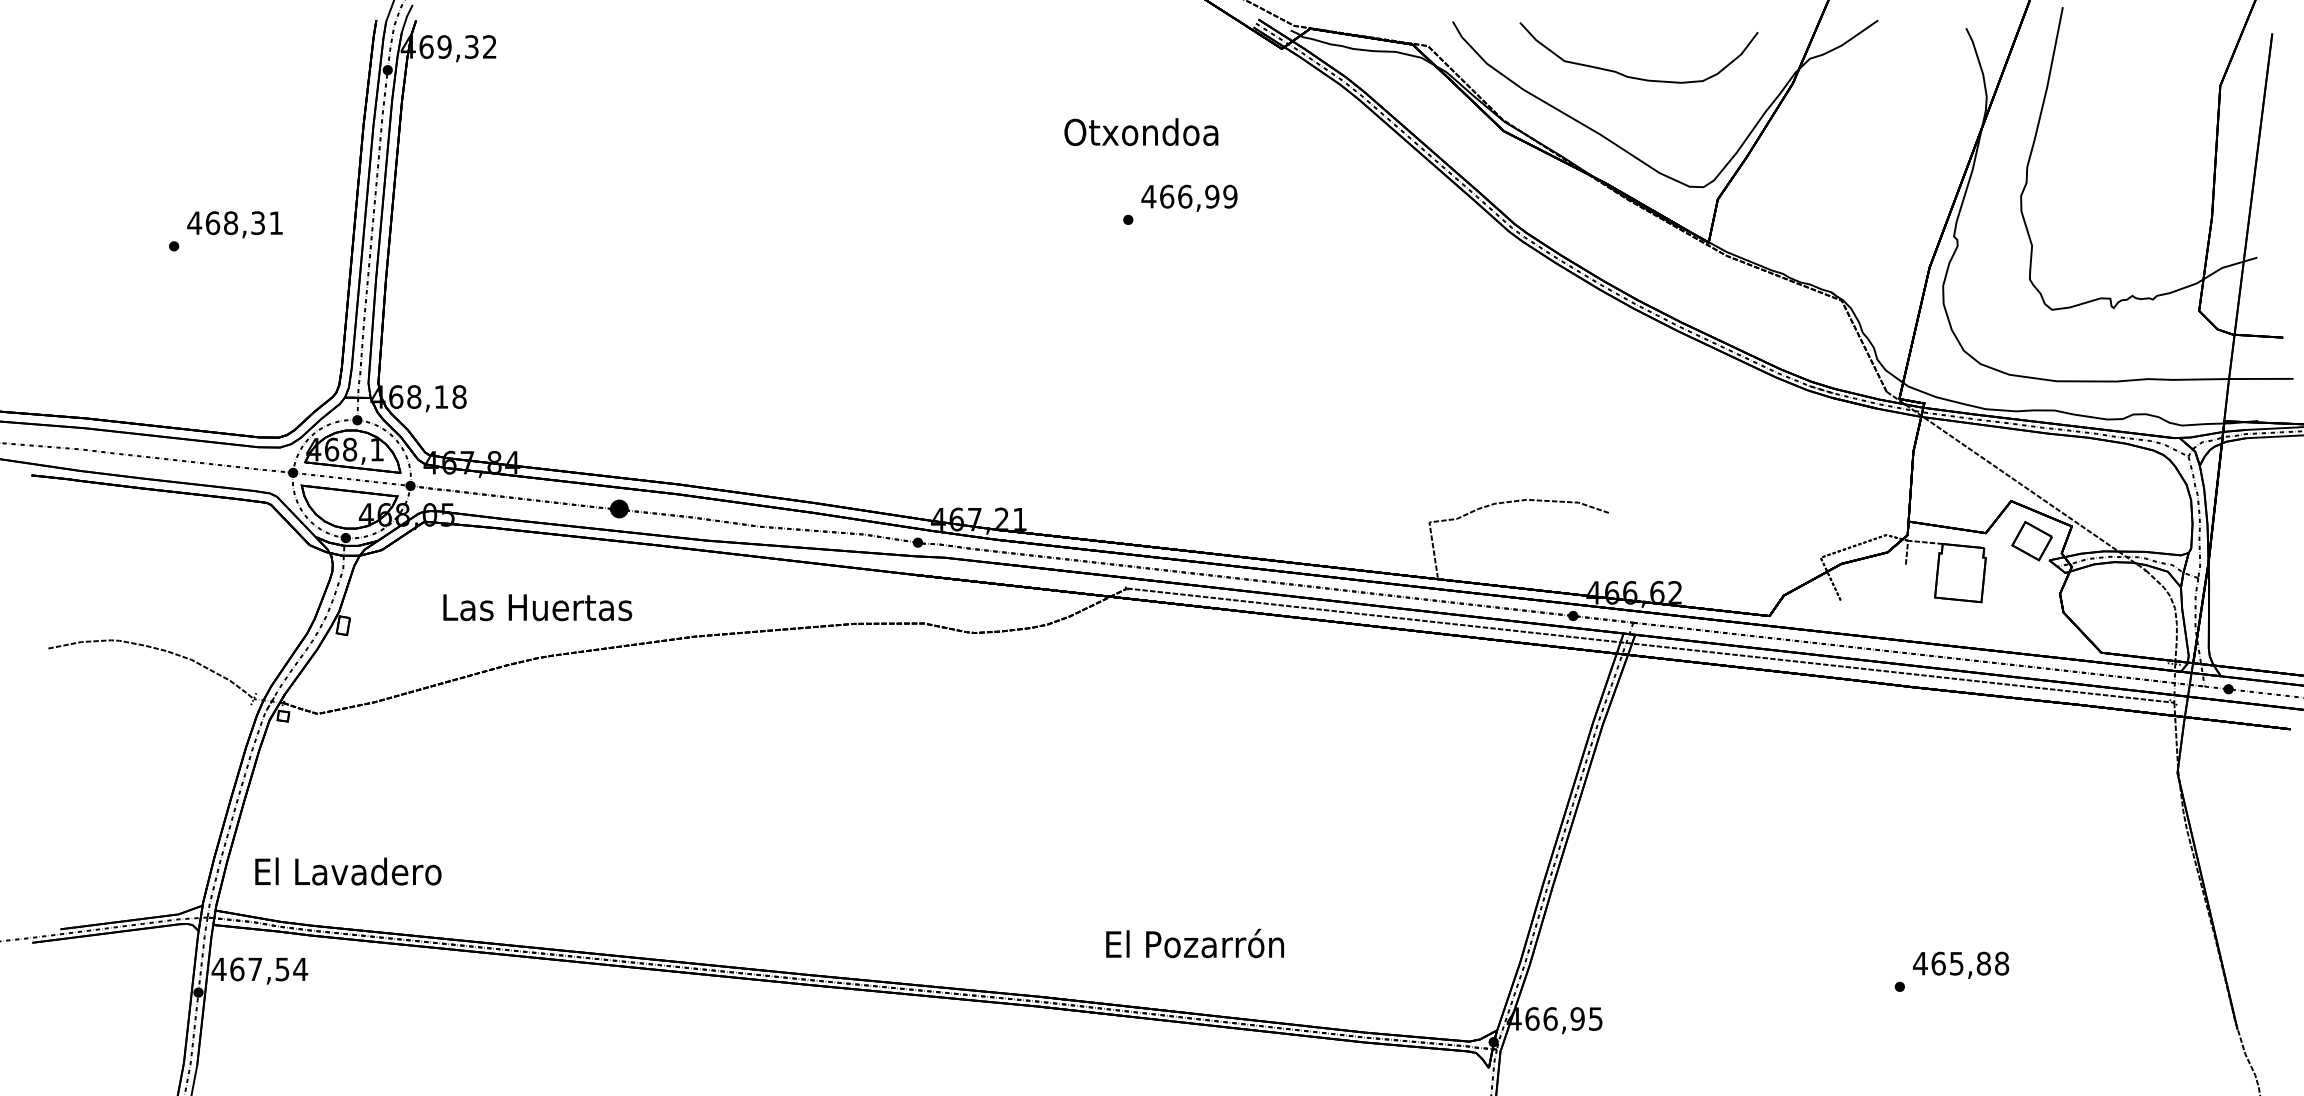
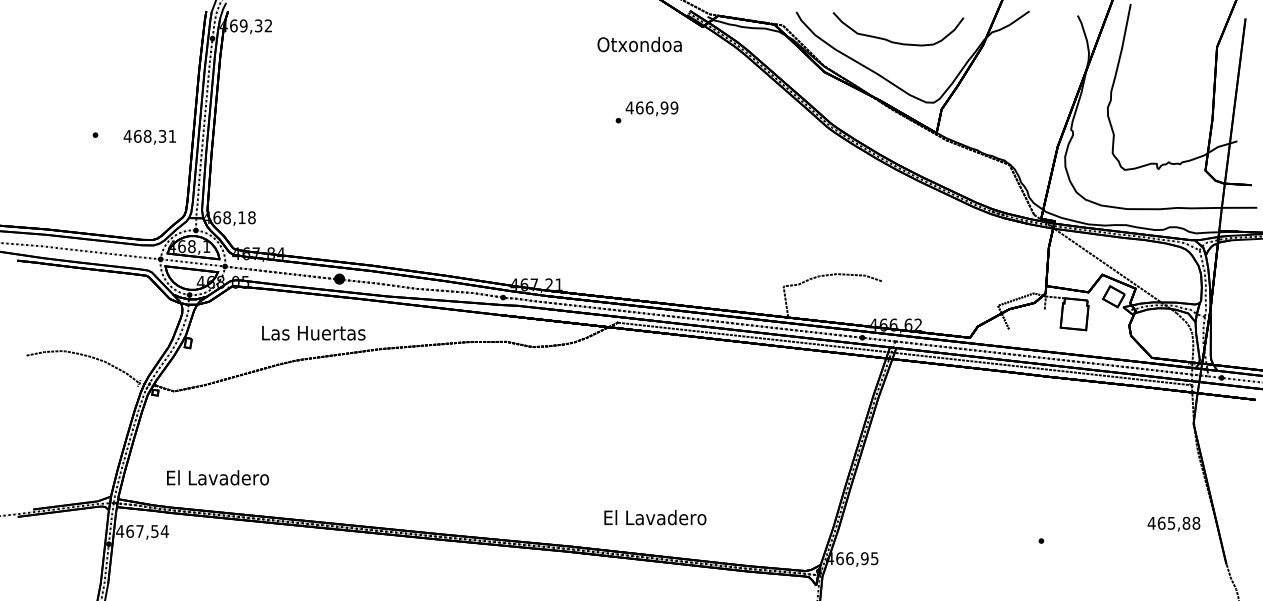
text: (1141, 132) -> (639, 44), moved
text: (234, 225) -> (149, 137), moved
text: (537, 608) -> (313, 333), moved
text: (347, 870) -> (217, 477), moved
text: (1195, 943) -> (655, 517), El Pozarrón -> El Lavadero
text: (1960, 963) -> (1173, 523), moved

